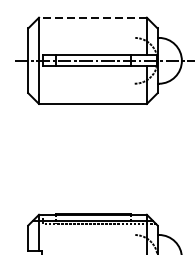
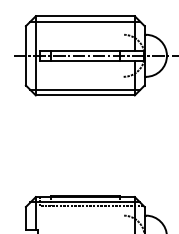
line: (92, 17) -> (84, 16), dashed -> solid
line: (93, 23) -> (85, 21), added
line: (93, 98) -> (85, 90), added

